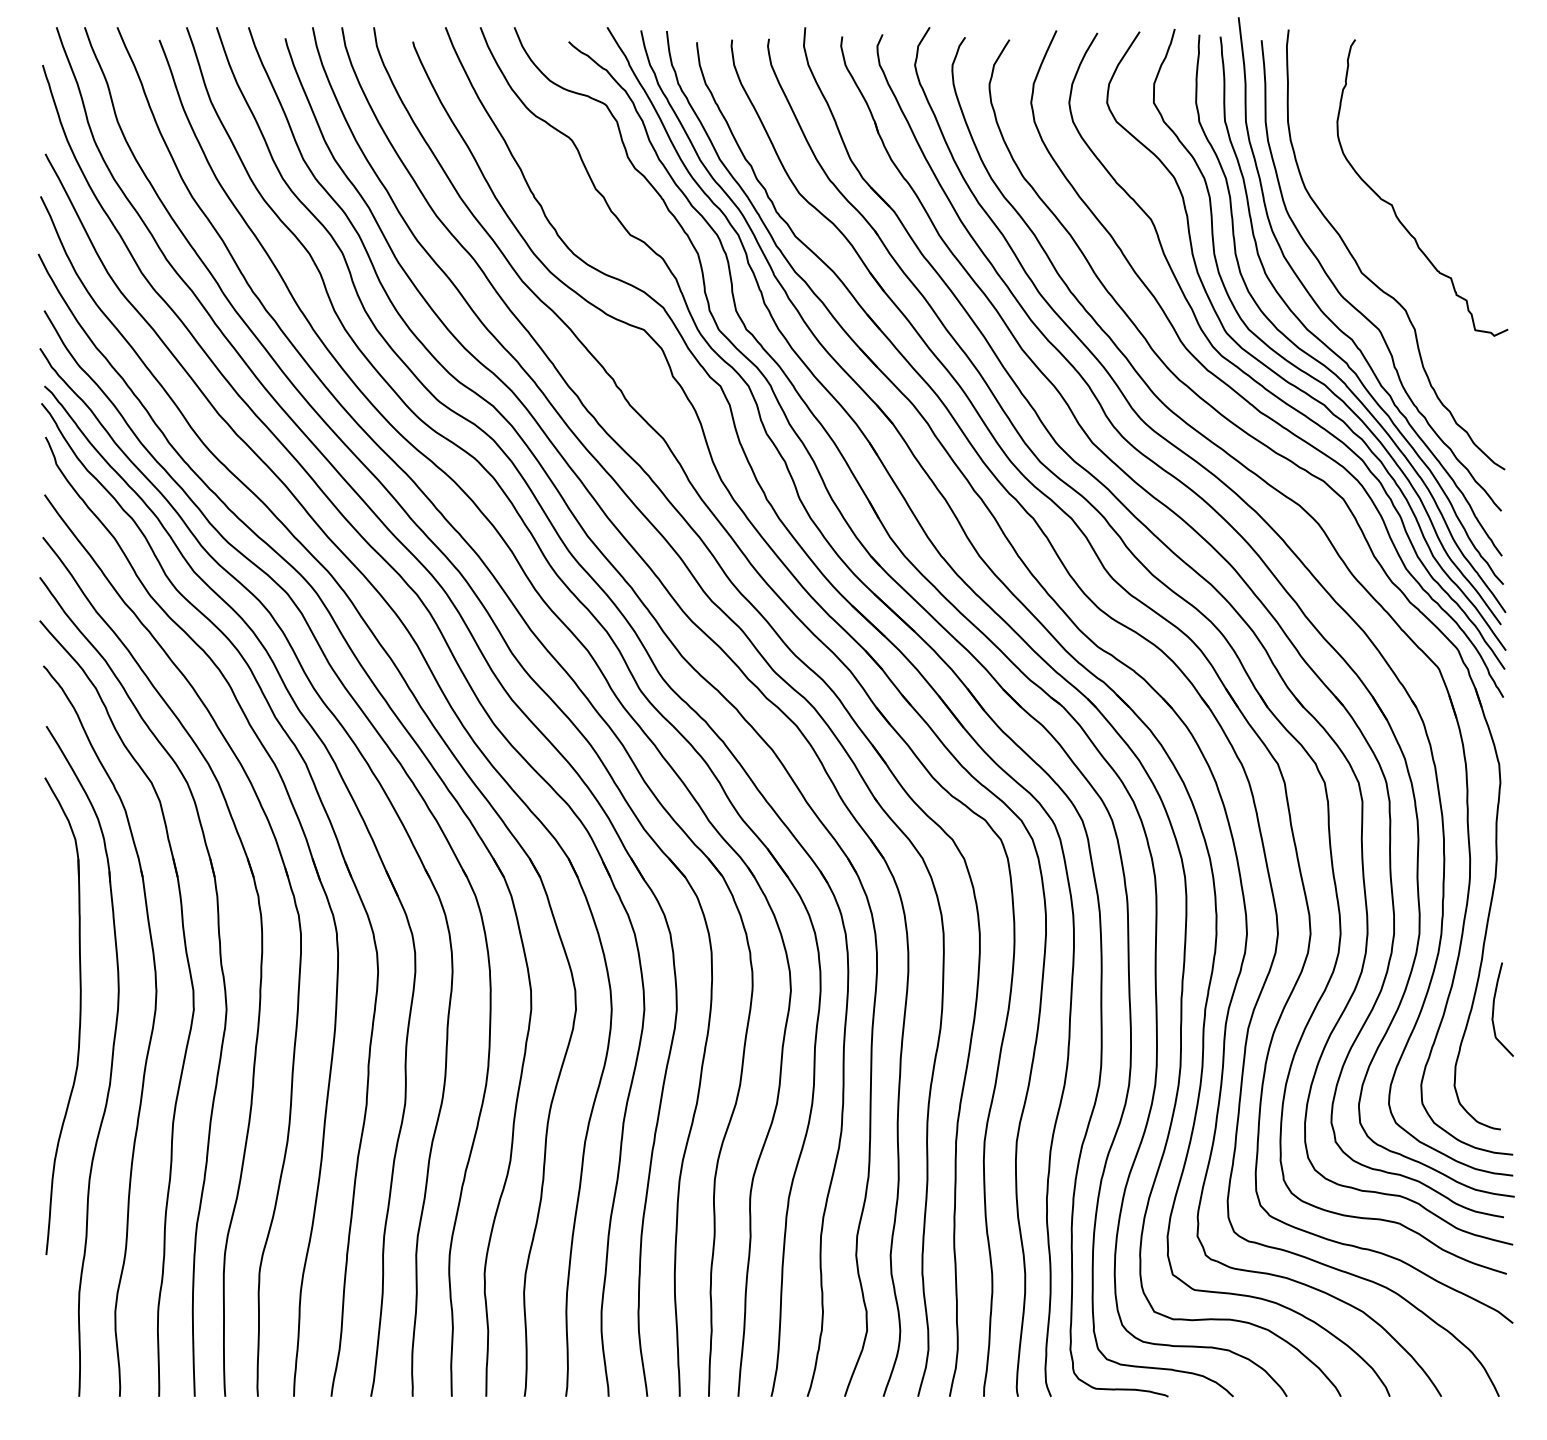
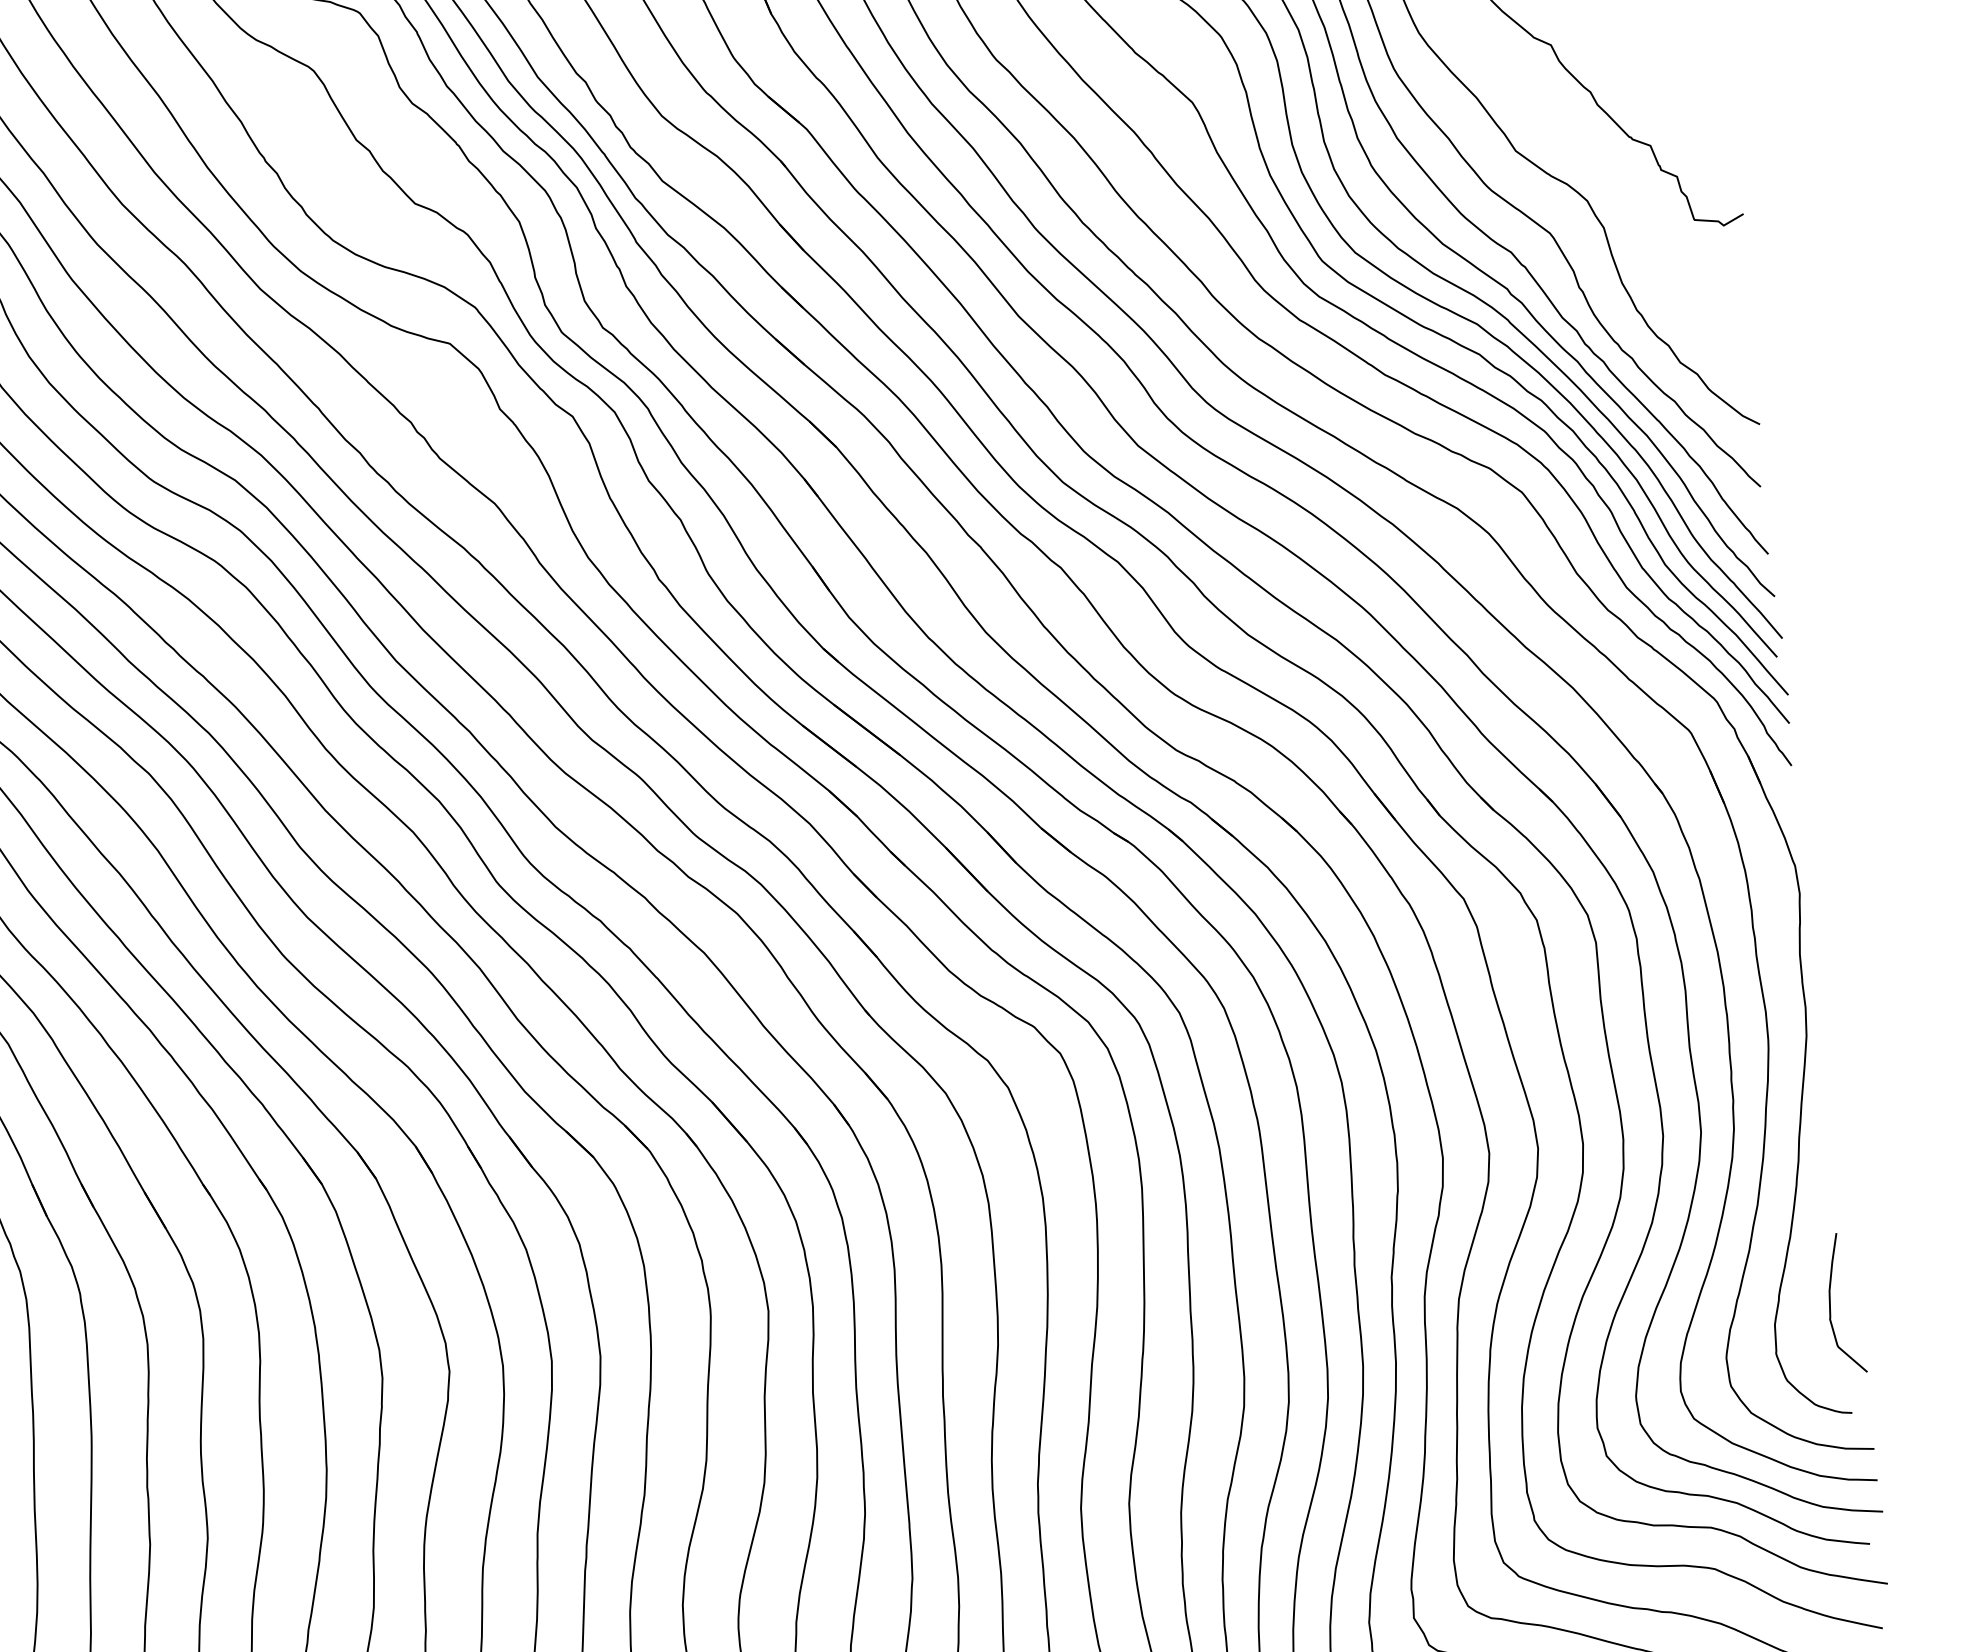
curve: (1494, 1009) -> (1831, 1304), moved

